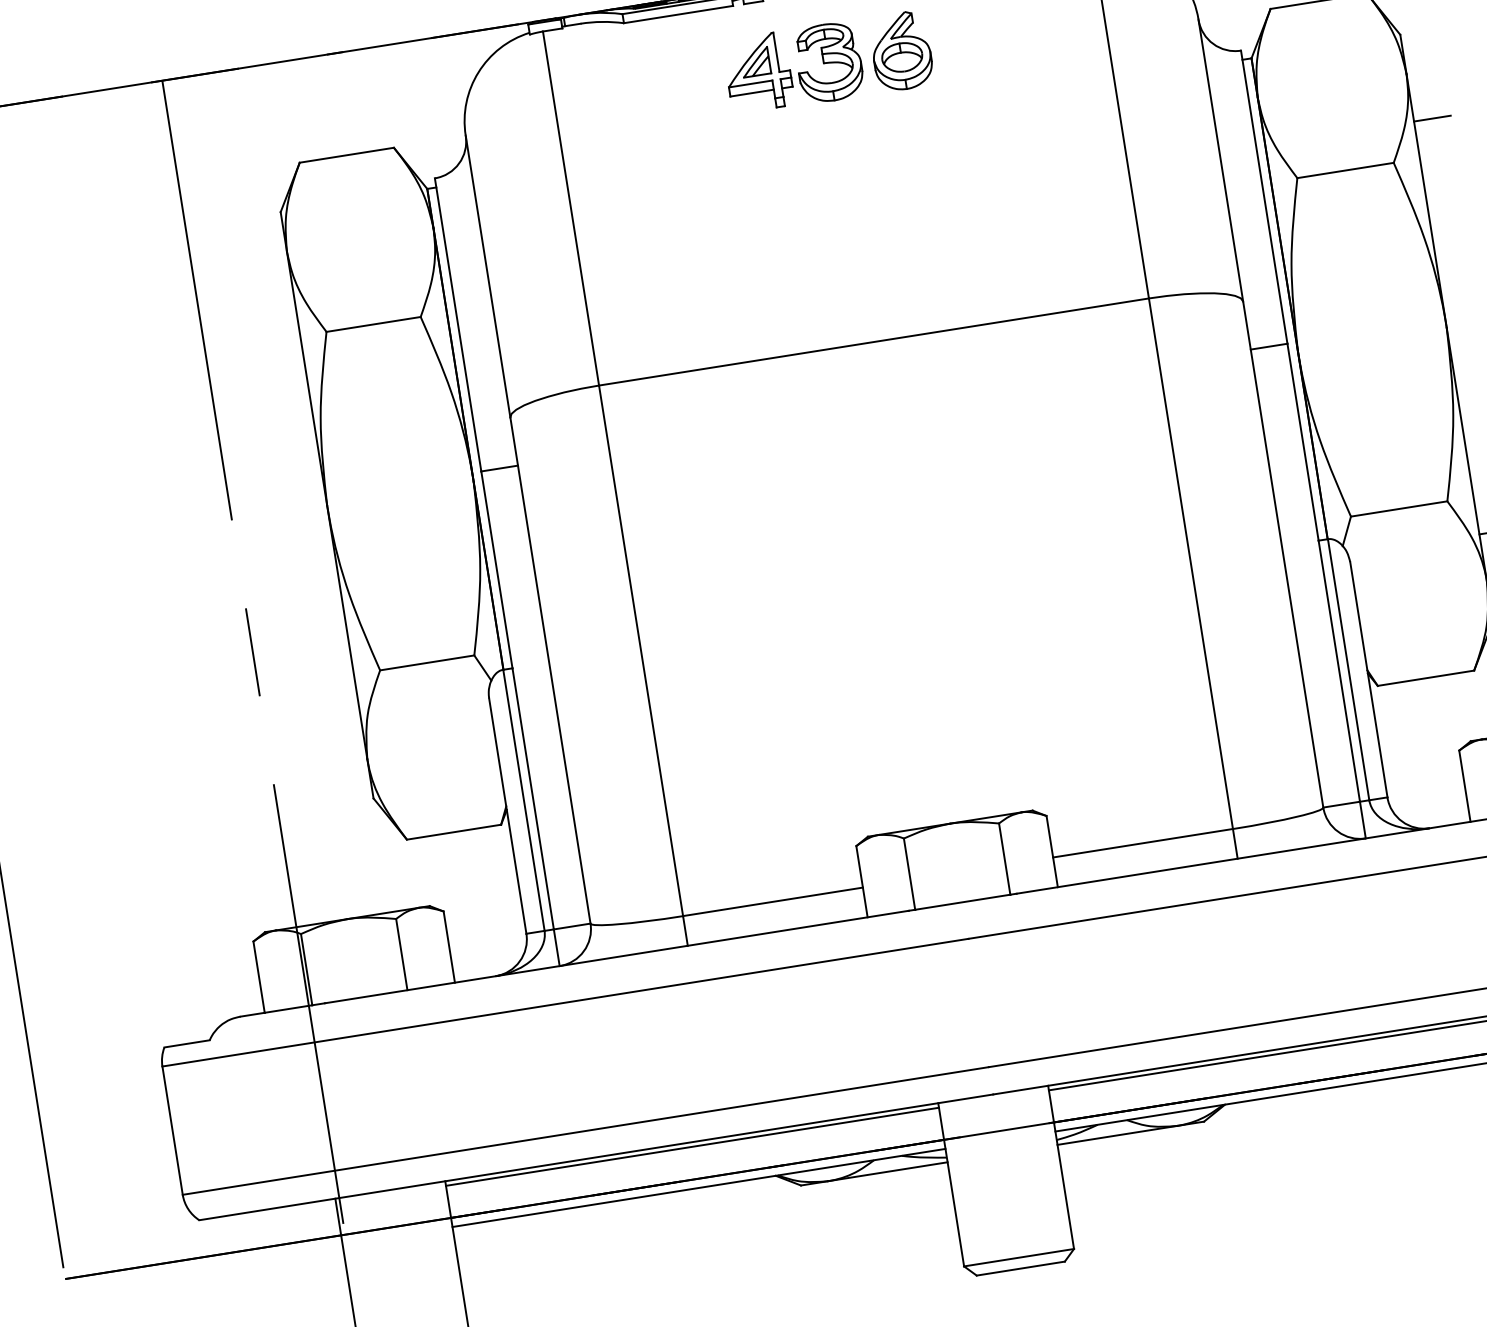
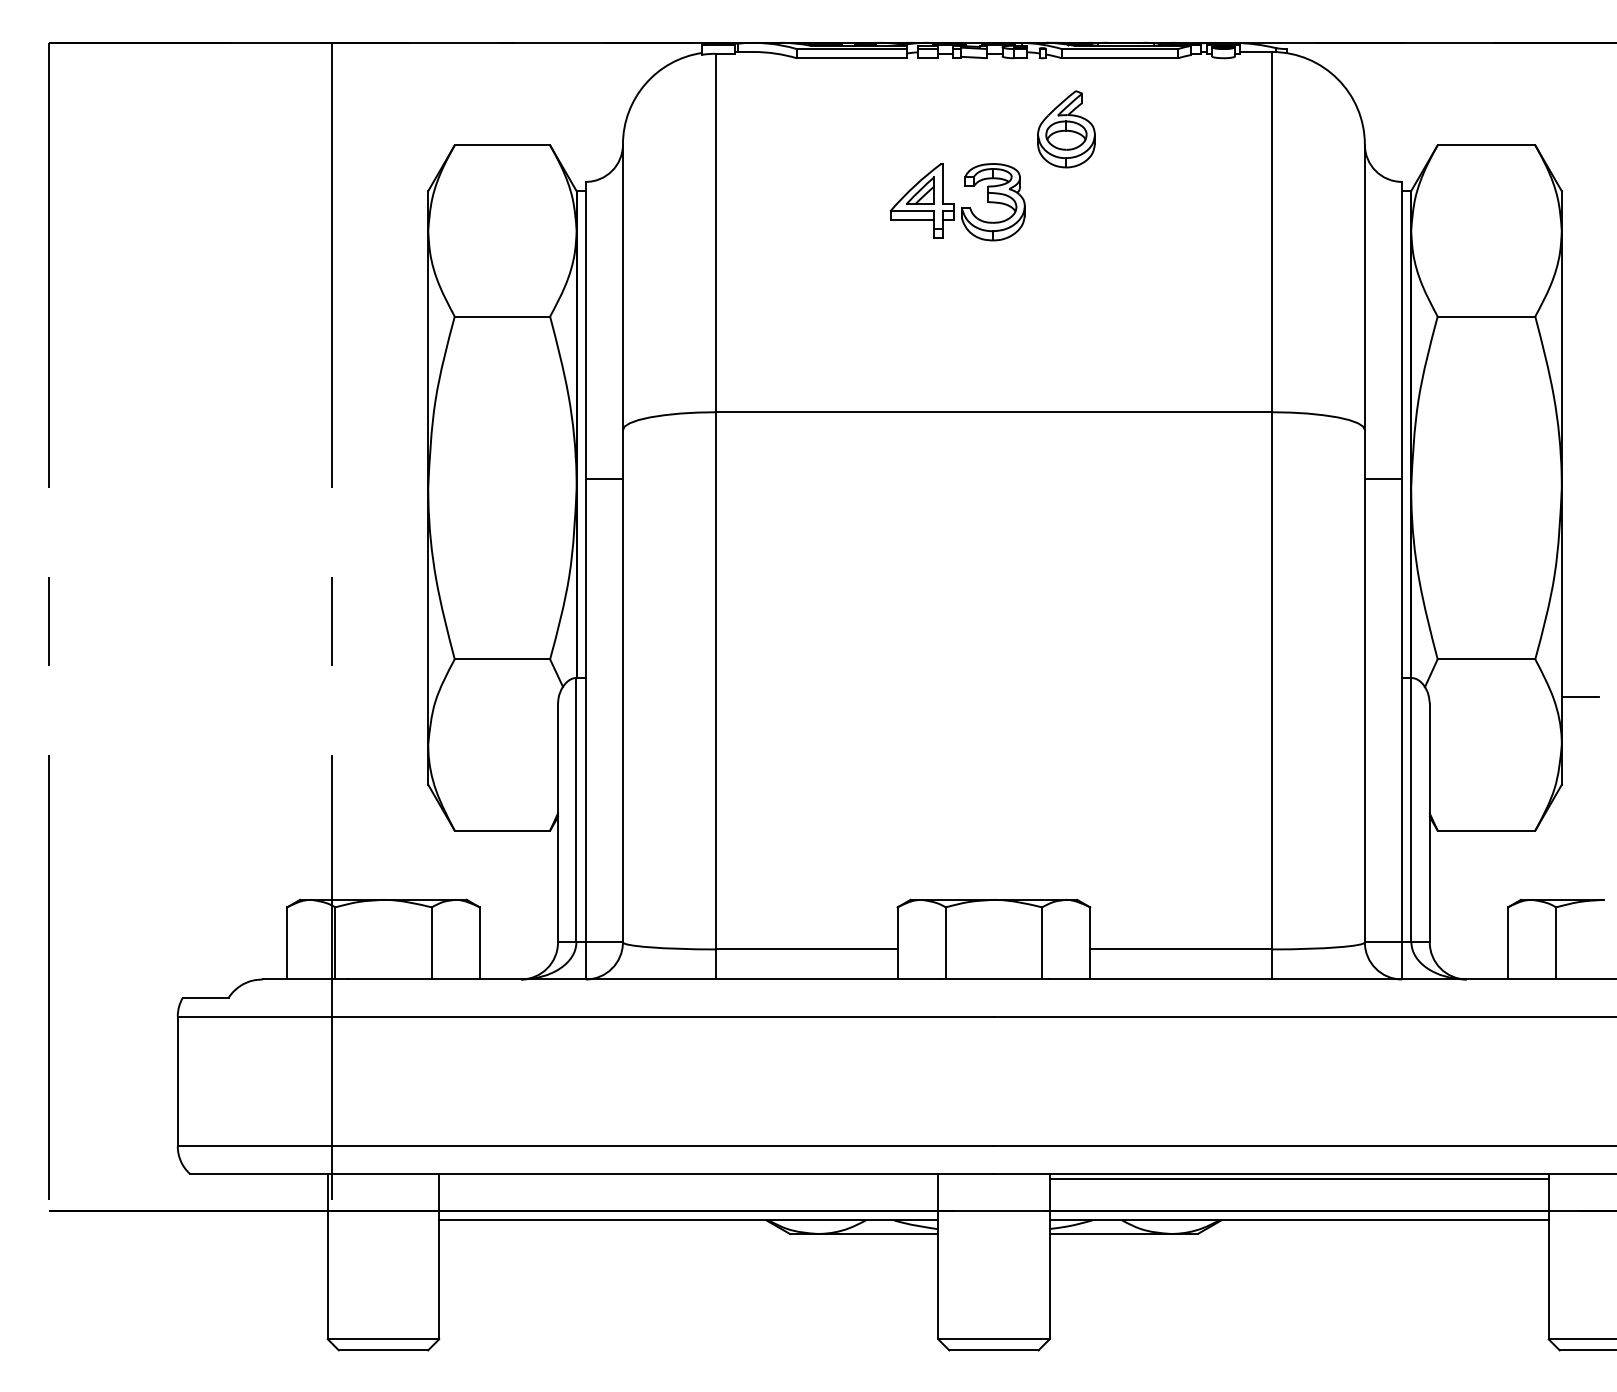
part: (793, 68) -> (957, 202), moved
line: (1431, 118) -> (1579, 278), removed
line: (692, 1146) -> (688, 1178), removed

